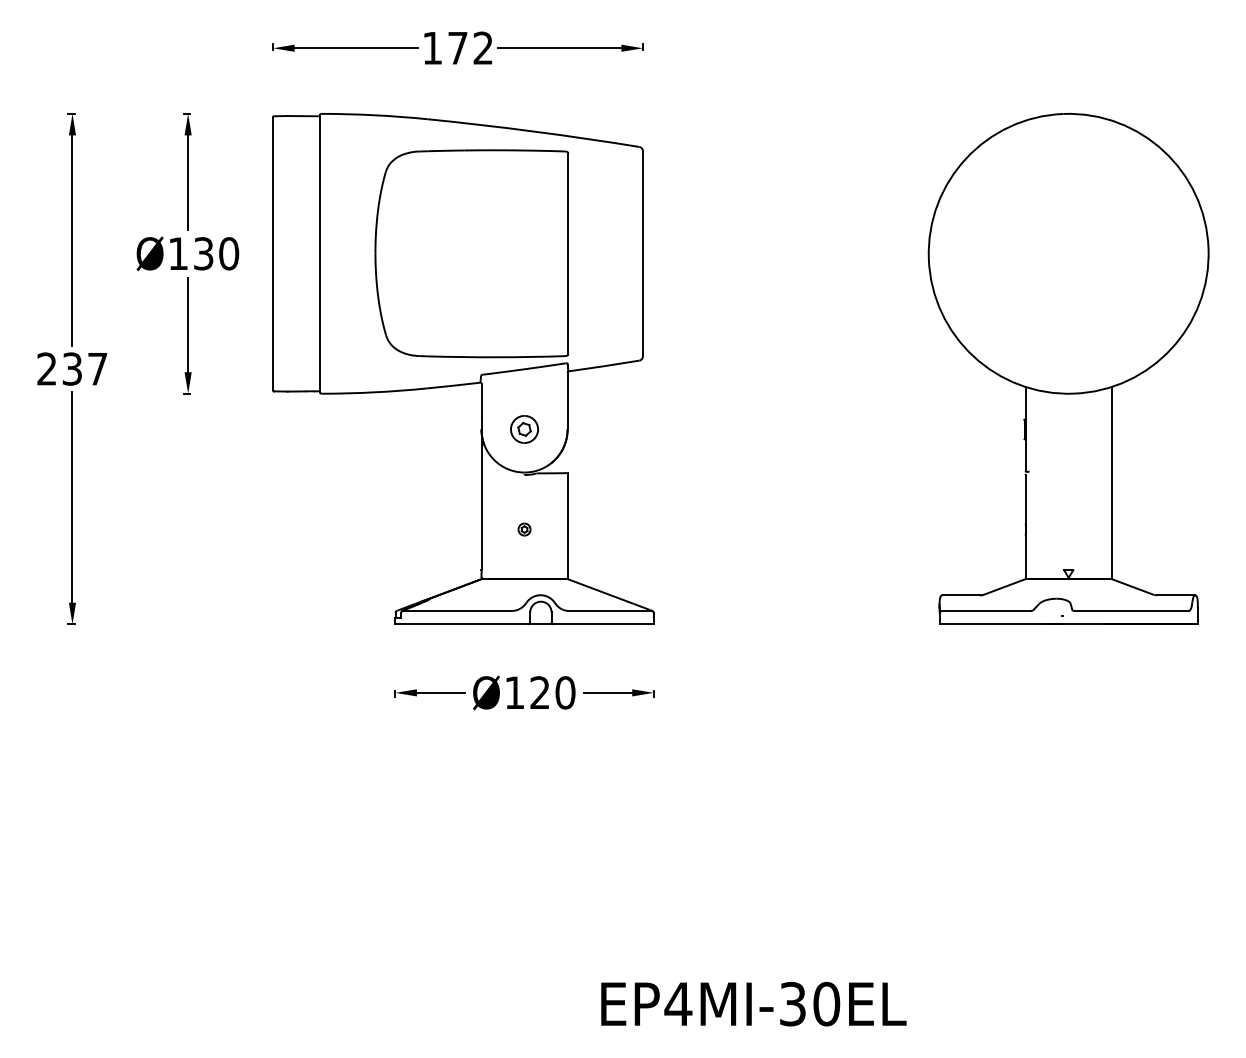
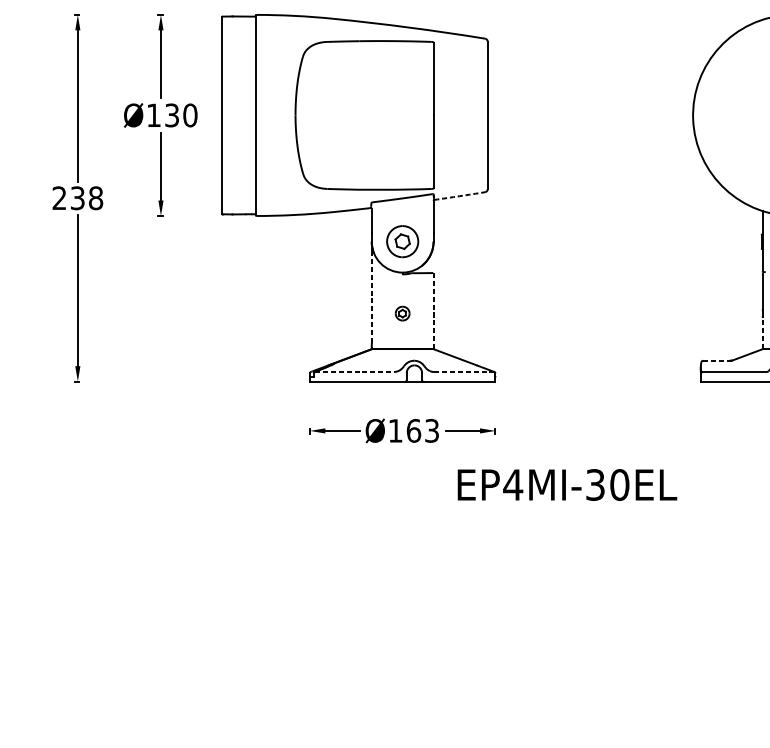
arc: (603, 366) -> (459, 196), solid -> dashed
text: (97, 368) -> (95, 197), 237 -> 238
part: (524, 429) -> (402, 241), size x1.6
line: (481, 507) -> (371, 297), solid -> dashed
line: (567, 526) -> (433, 311), solid -> dashed
part: (524, 529) -> (402, 313), size x1.6
line: (1025, 557) -> (762, 333), solid -> dashed
line: (961, 595) -> (716, 360), solid -> dashed
line: (457, 610) -> (354, 371), solid -> dashed
line: (610, 610) -> (464, 371), solid -> dashed
text: (552, 692) -> (422, 430), Ø120 -> Ø163
text: (753, 1003) -> (567, 484), moved

